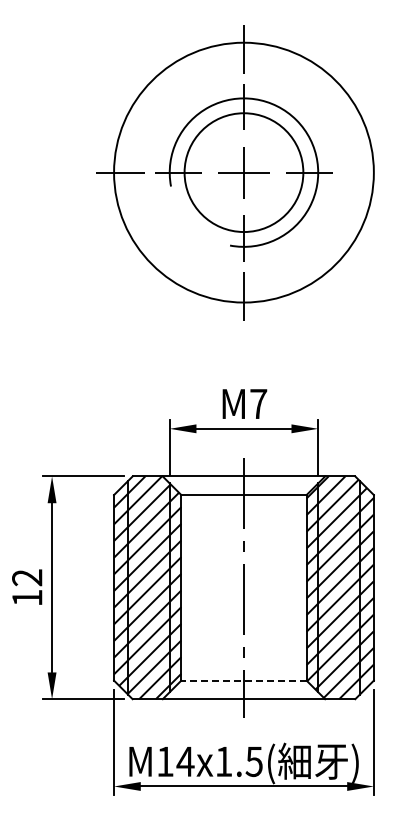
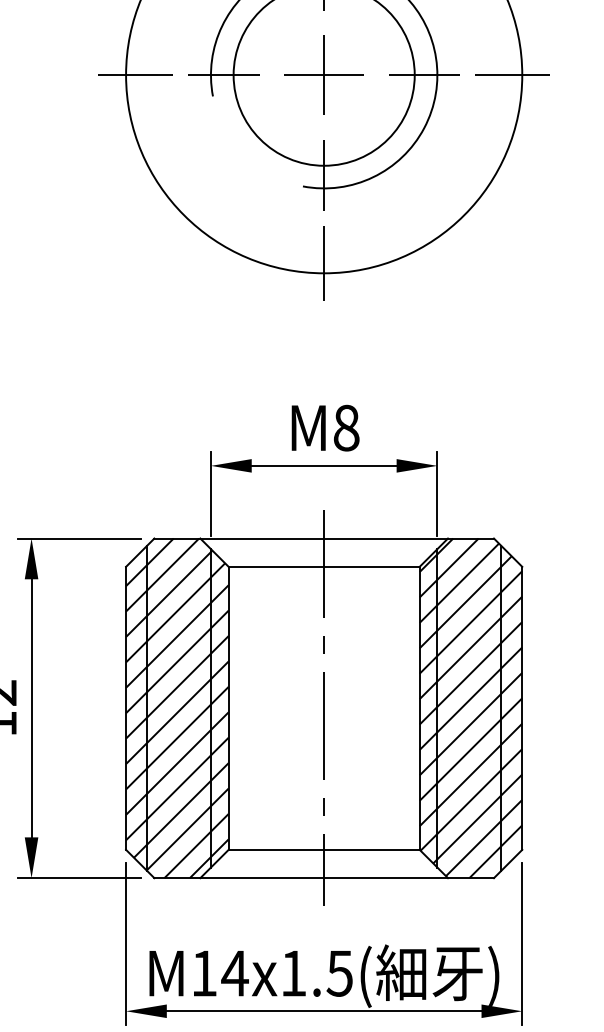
line: (367, 172) -> (512, 74), added
text: (258, 403) -> (346, 427), M7 -> M8
line: (243, 680) -> (323, 849), dashed -> solid

